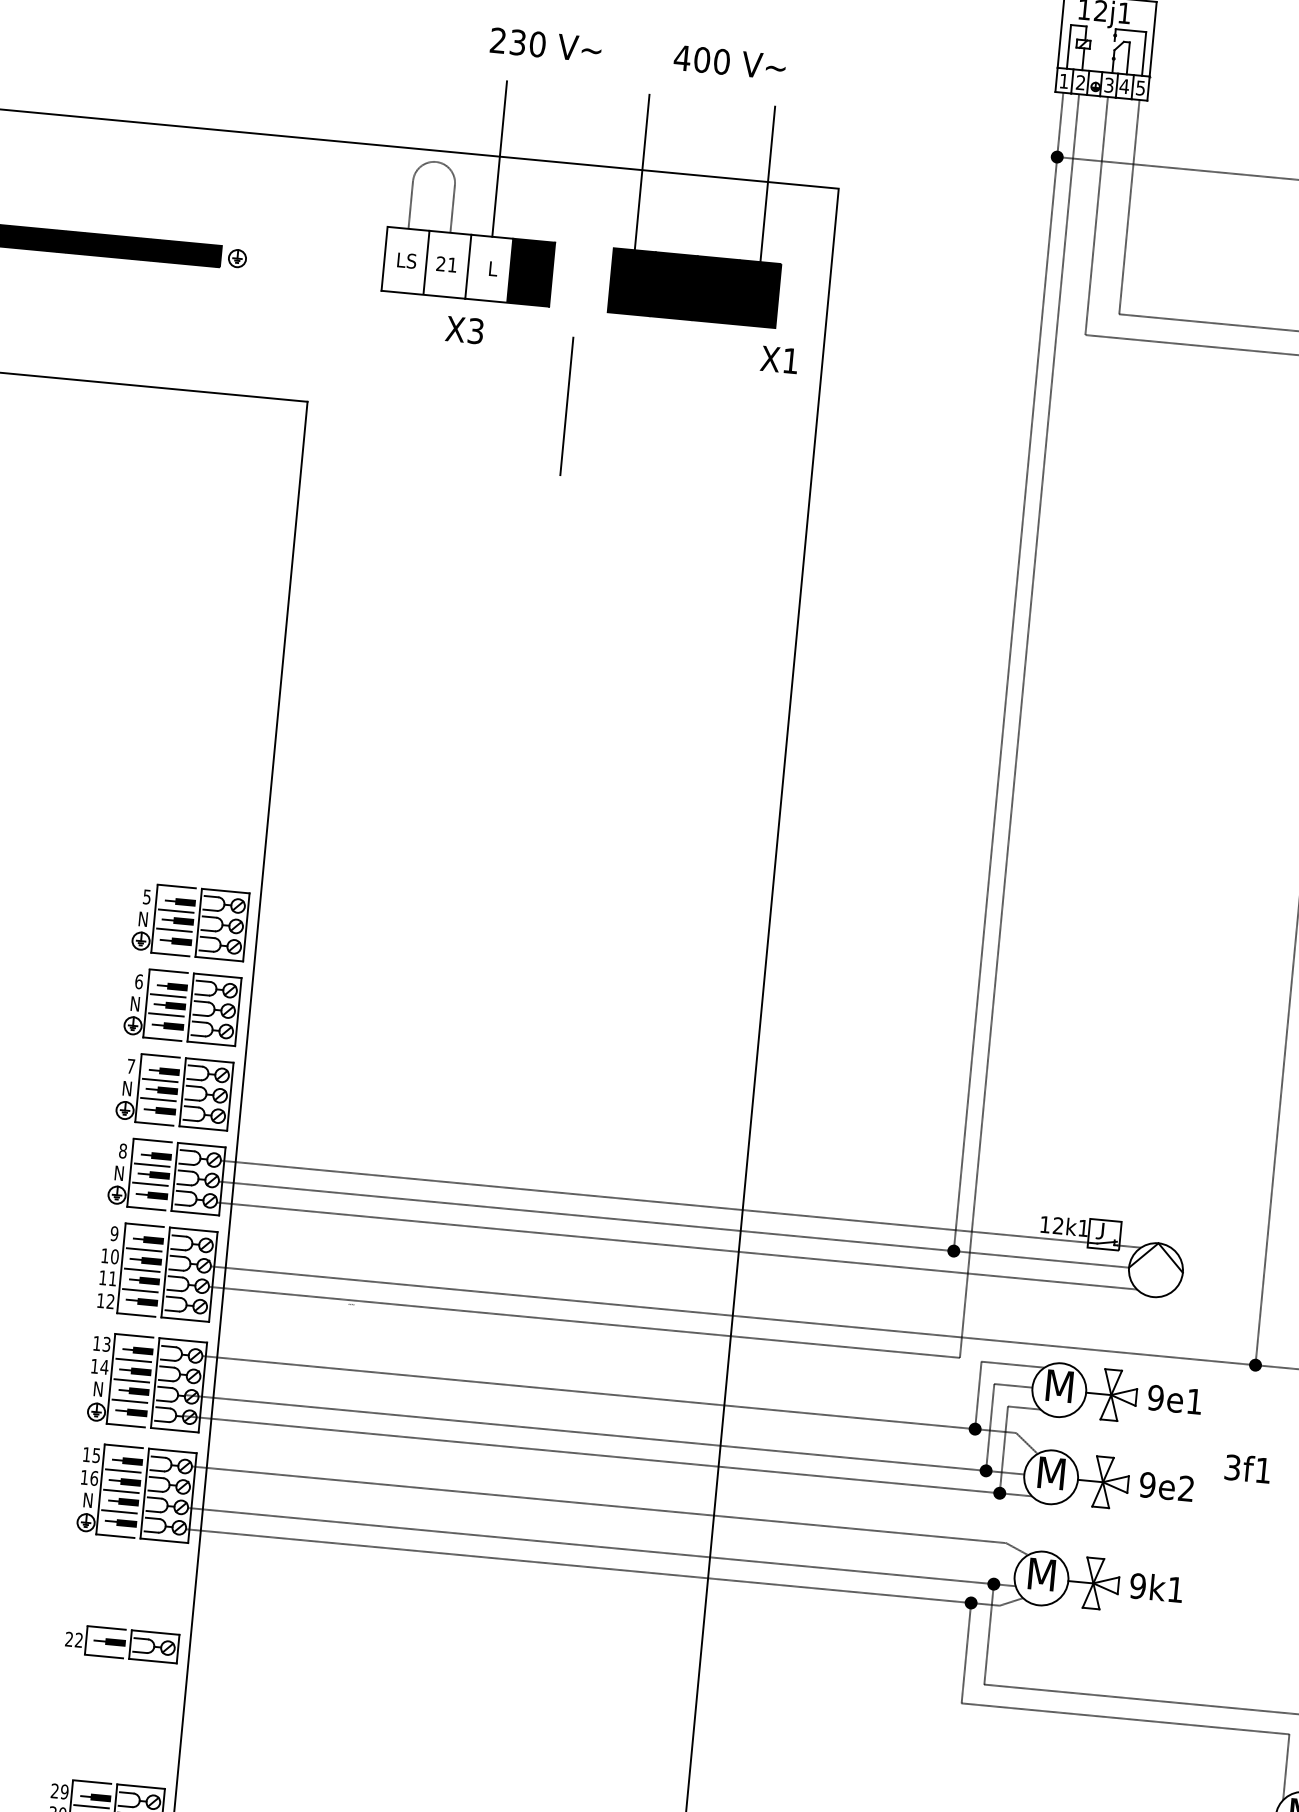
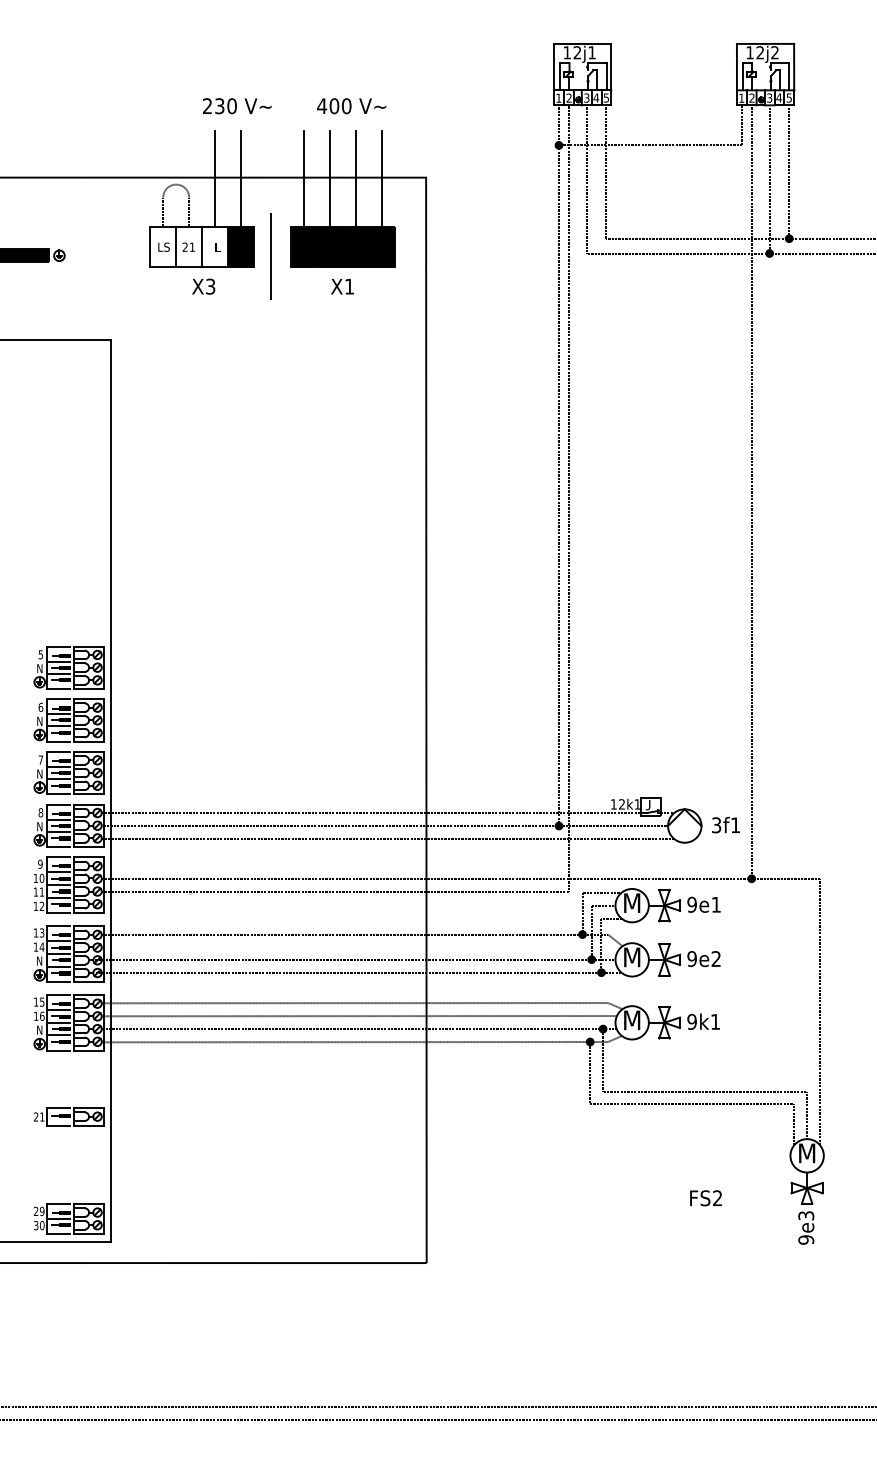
line: (541, 162) -> (241, 178), added
line: (683, 175) -> (329, 178), added
line: (726, 179) -> (356, 178), added
text: (779, 359) -> (342, 286), moved
line: (565, 405) -> (270, 256), moved
text: (1247, 1467) -> (725, 824), moved
line: (602, 1526) -> (358, 1016), added
text: (79, 1639) -> (42, 1116), 22 -> 21

